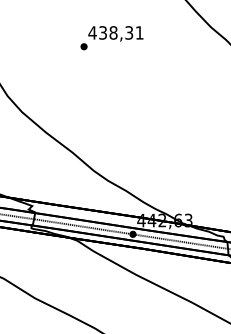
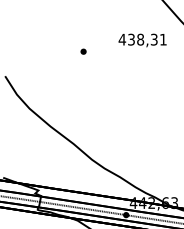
text: (115, 33) -> (142, 40), moved

